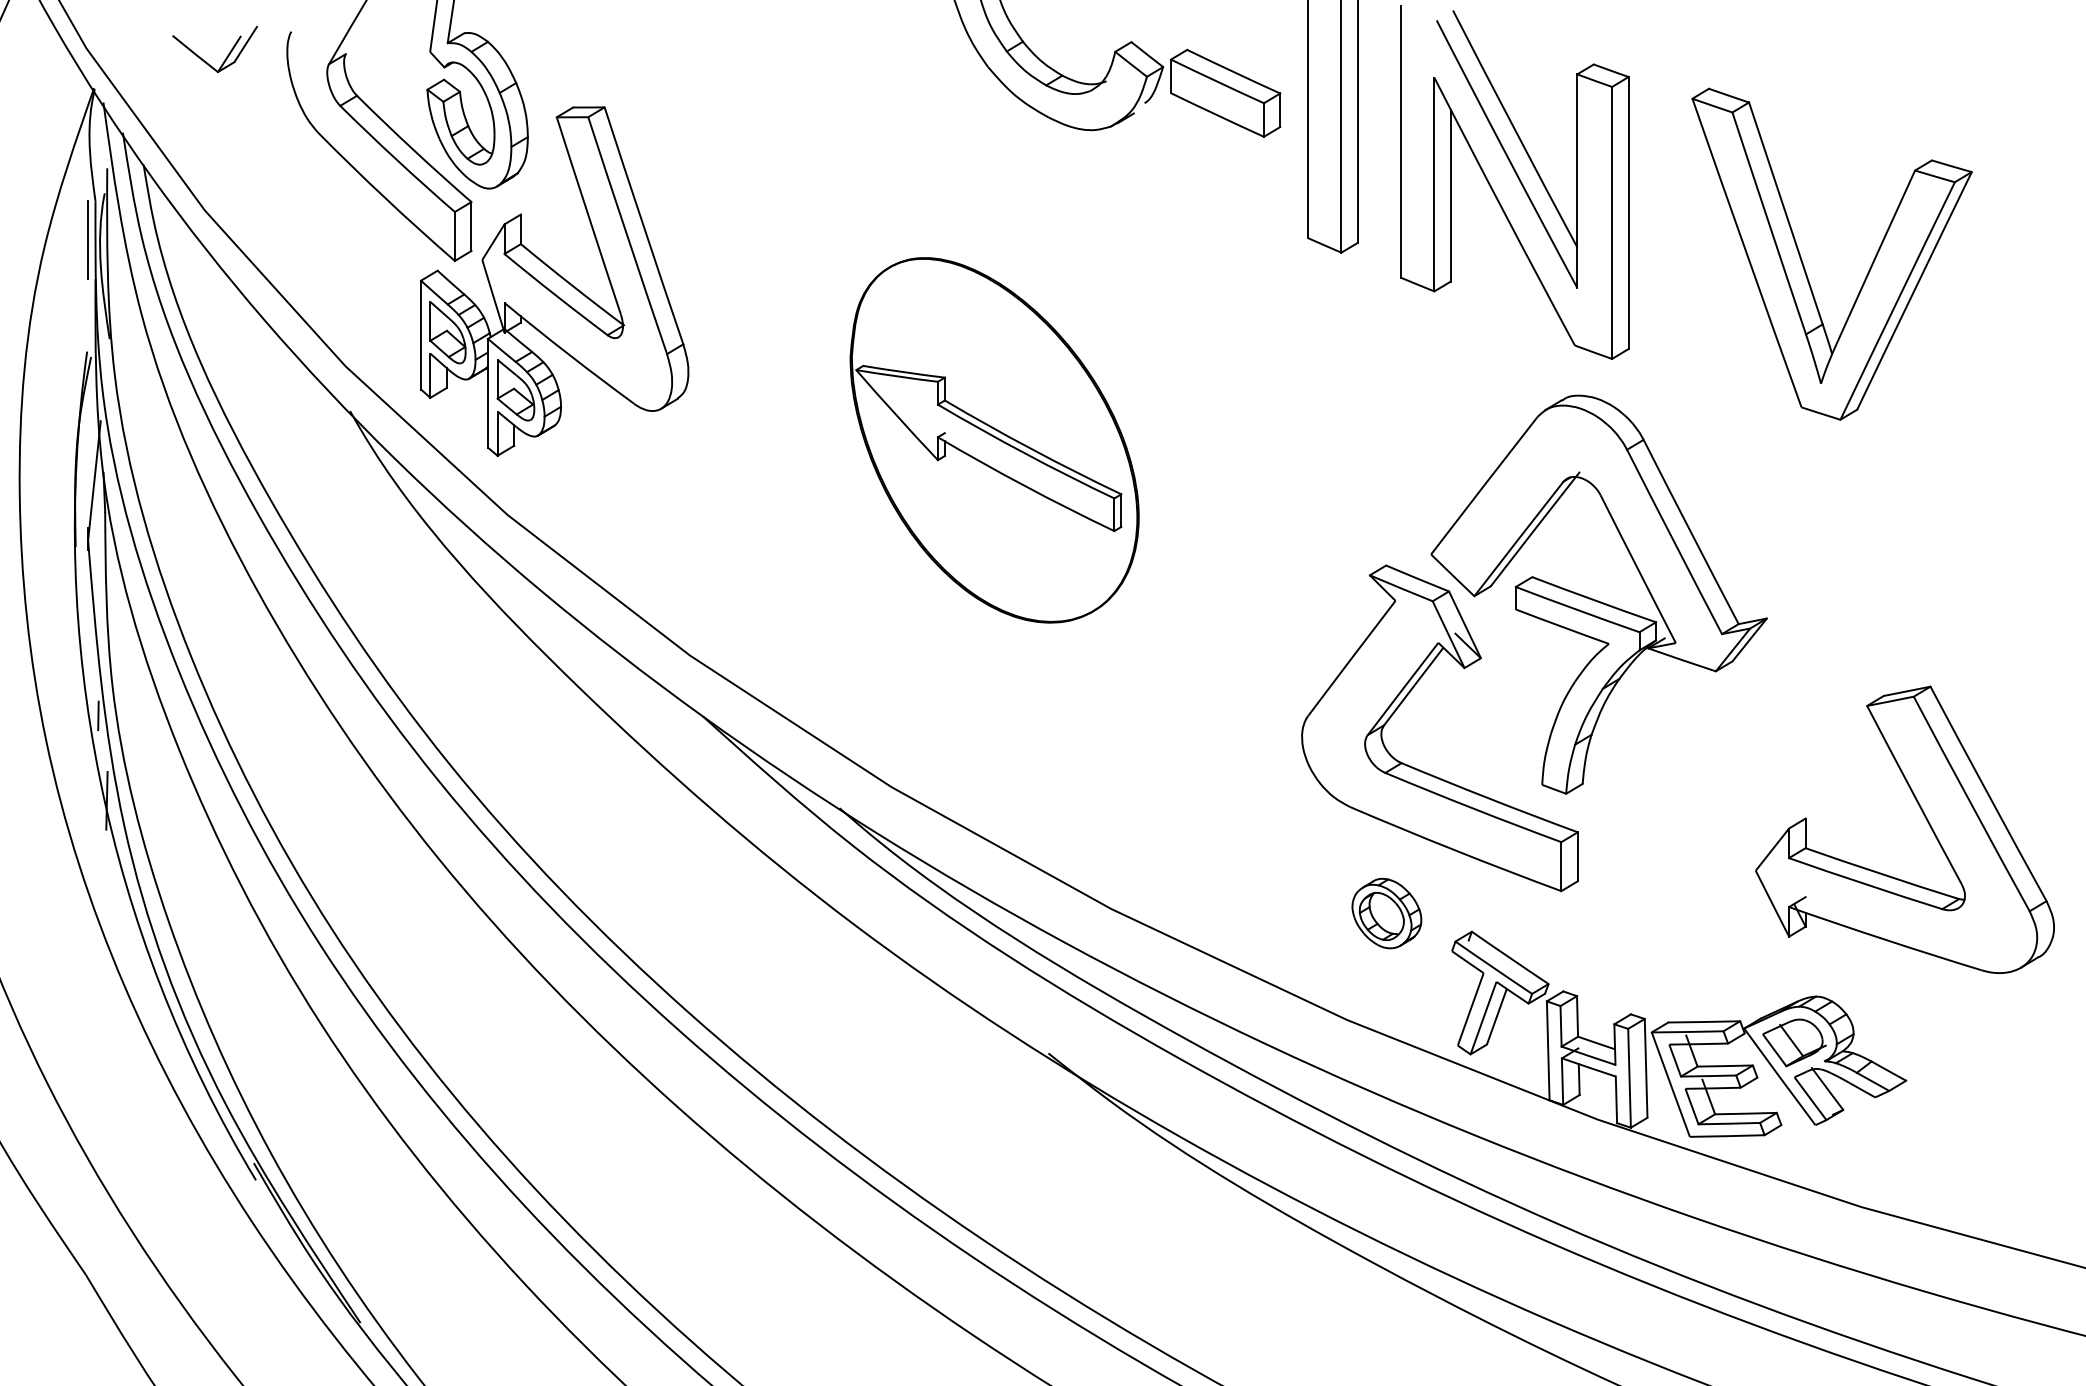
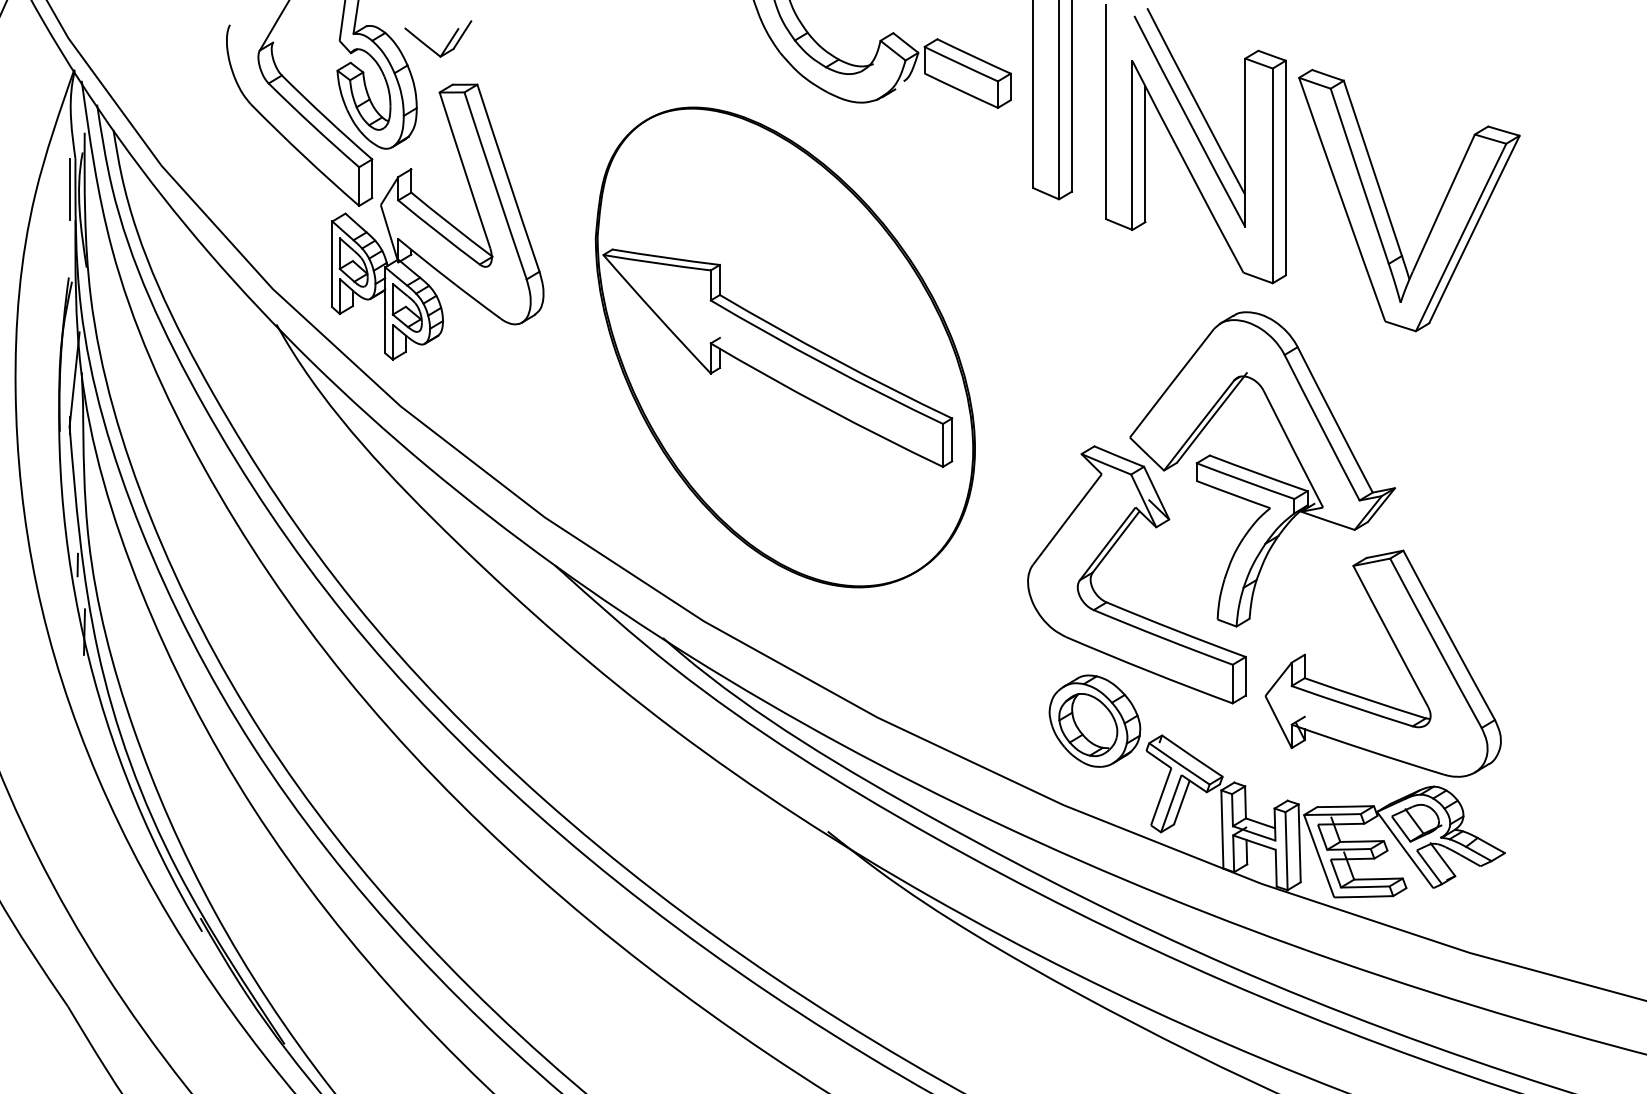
part: (226, 56) -> (447, 44), moved
part: (1803, 262) -> (1386, 207), moved
part: (994, 440) -> (785, 347), size x1.67
part: (1923, 815) -> (1397, 652), moved
part: (1386, 913) -> (1094, 721), size x1.67

